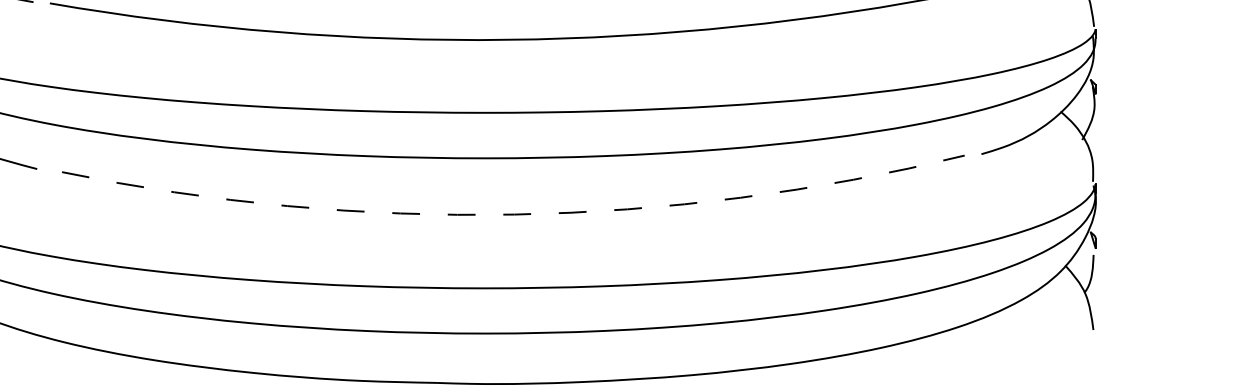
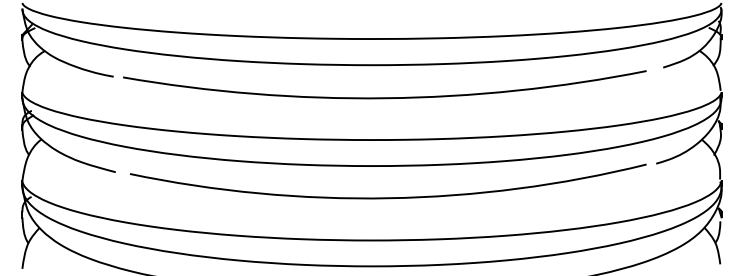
arc: (513, 214) -> (388, 198), dashed -> solid

